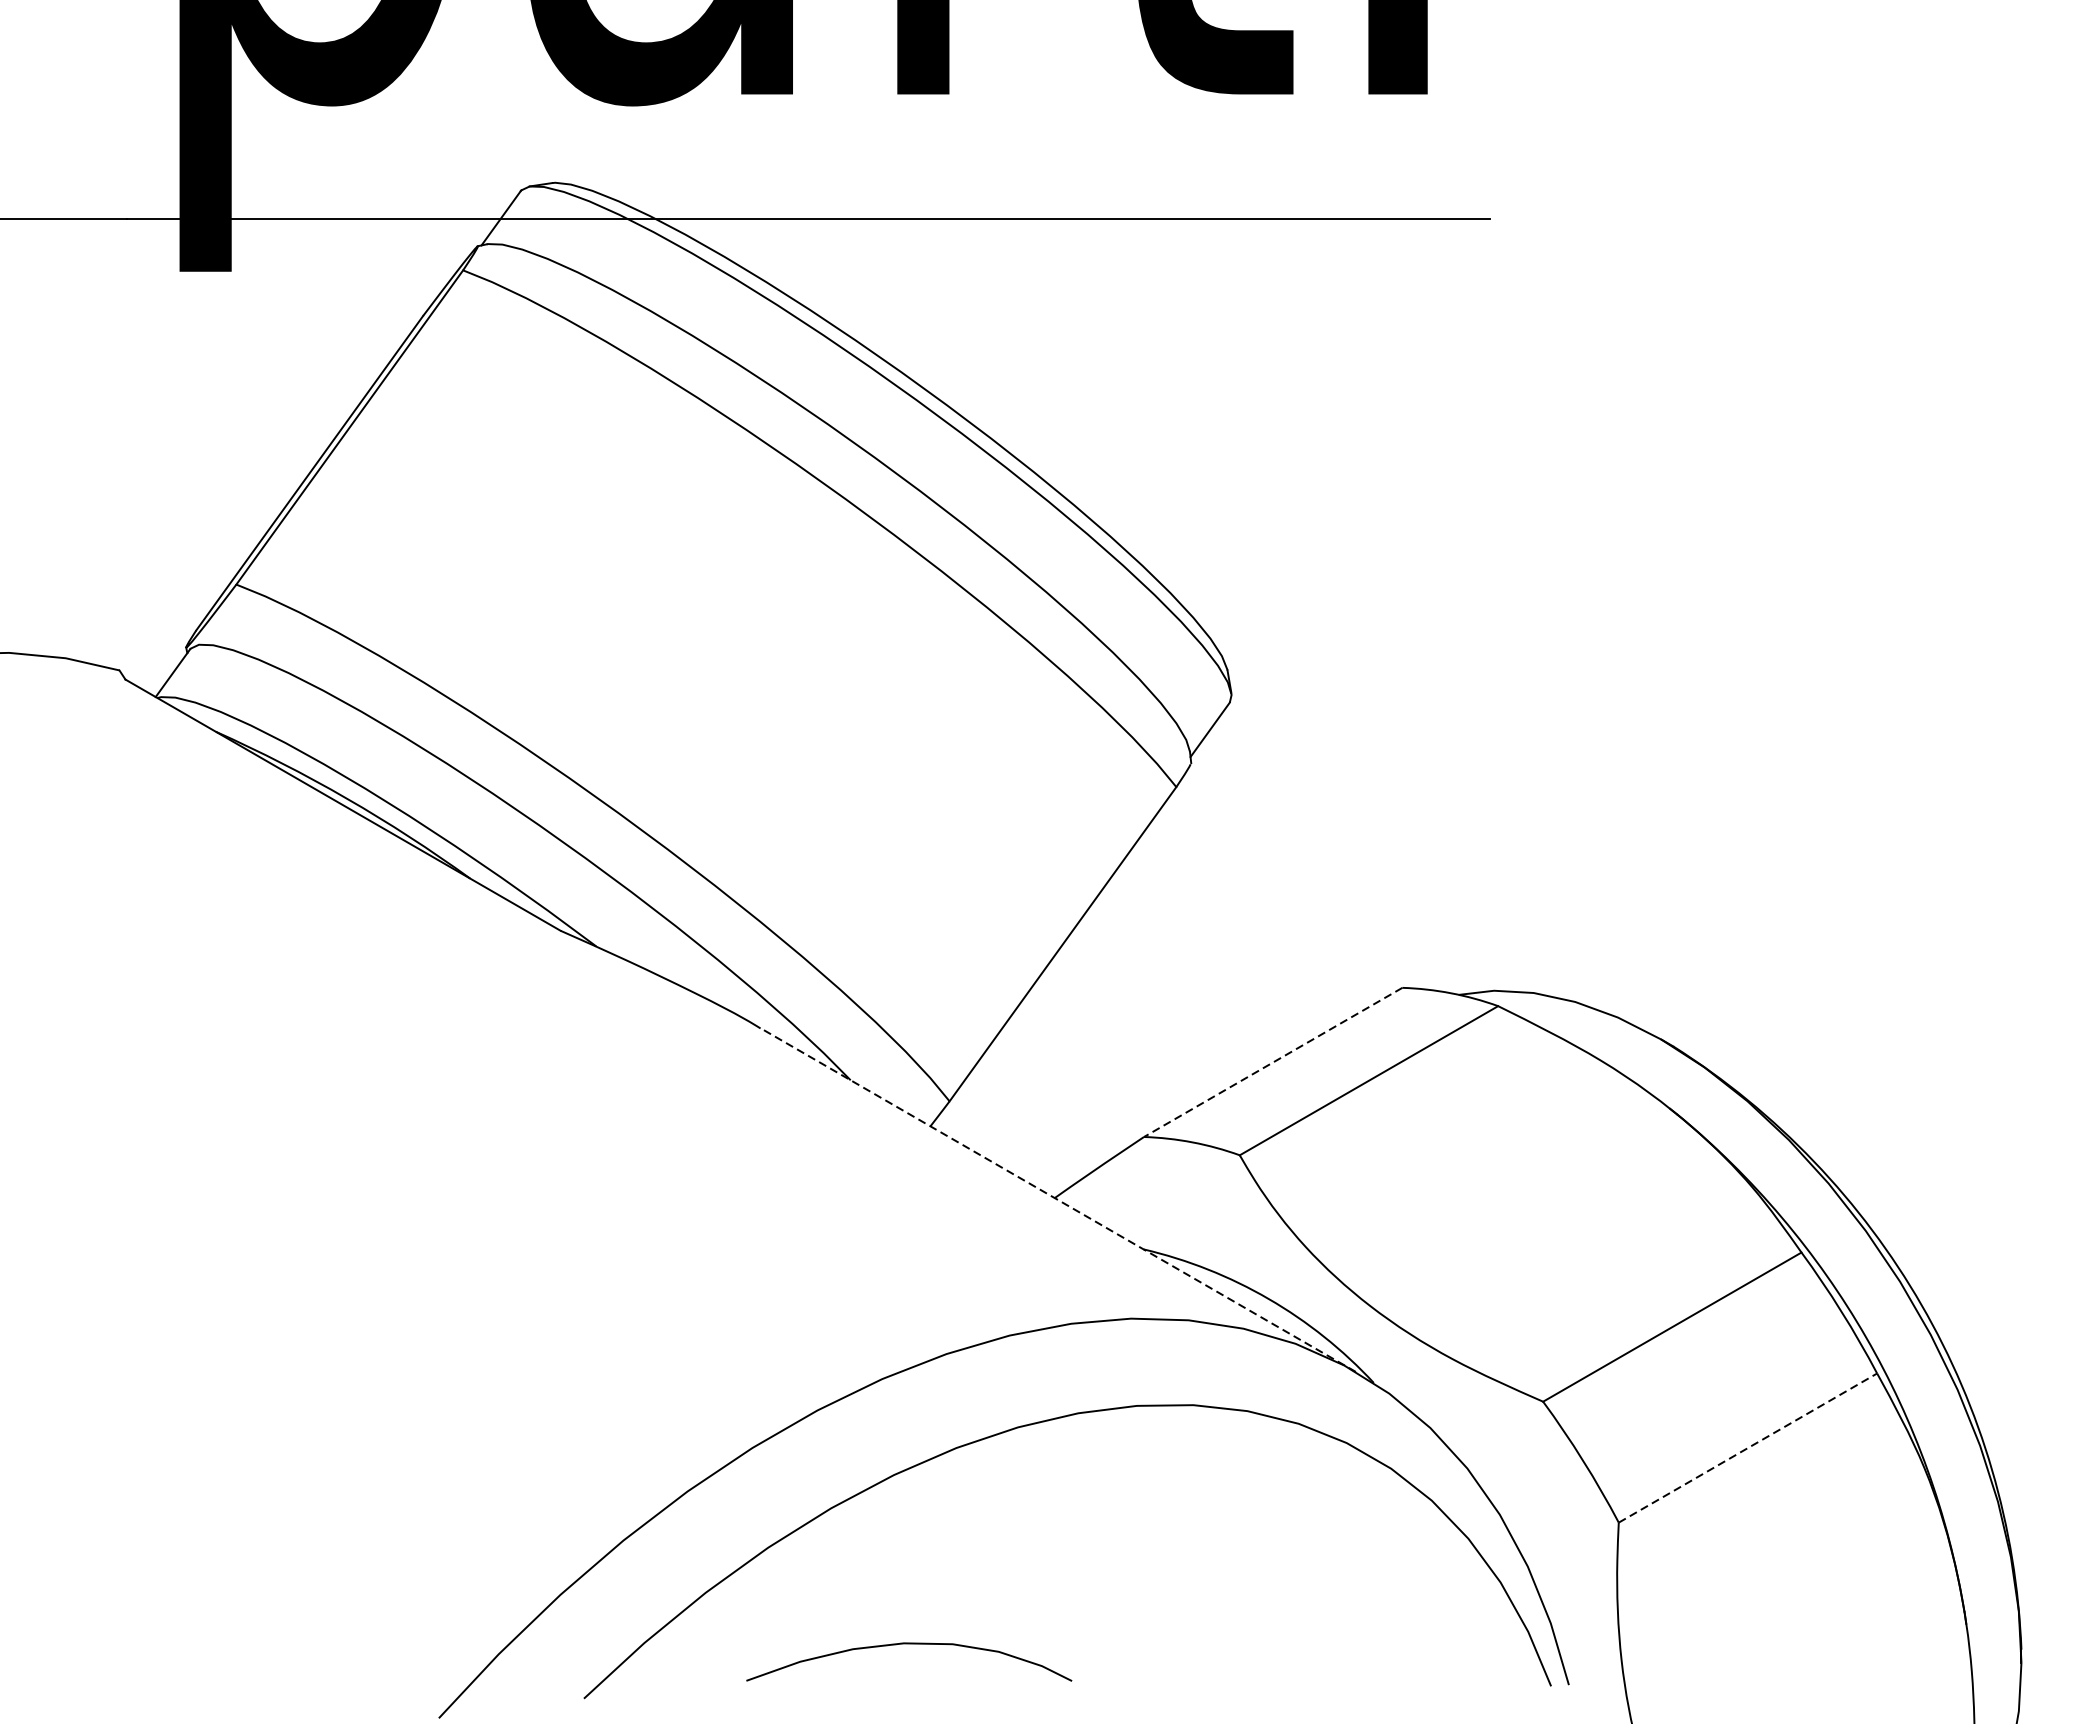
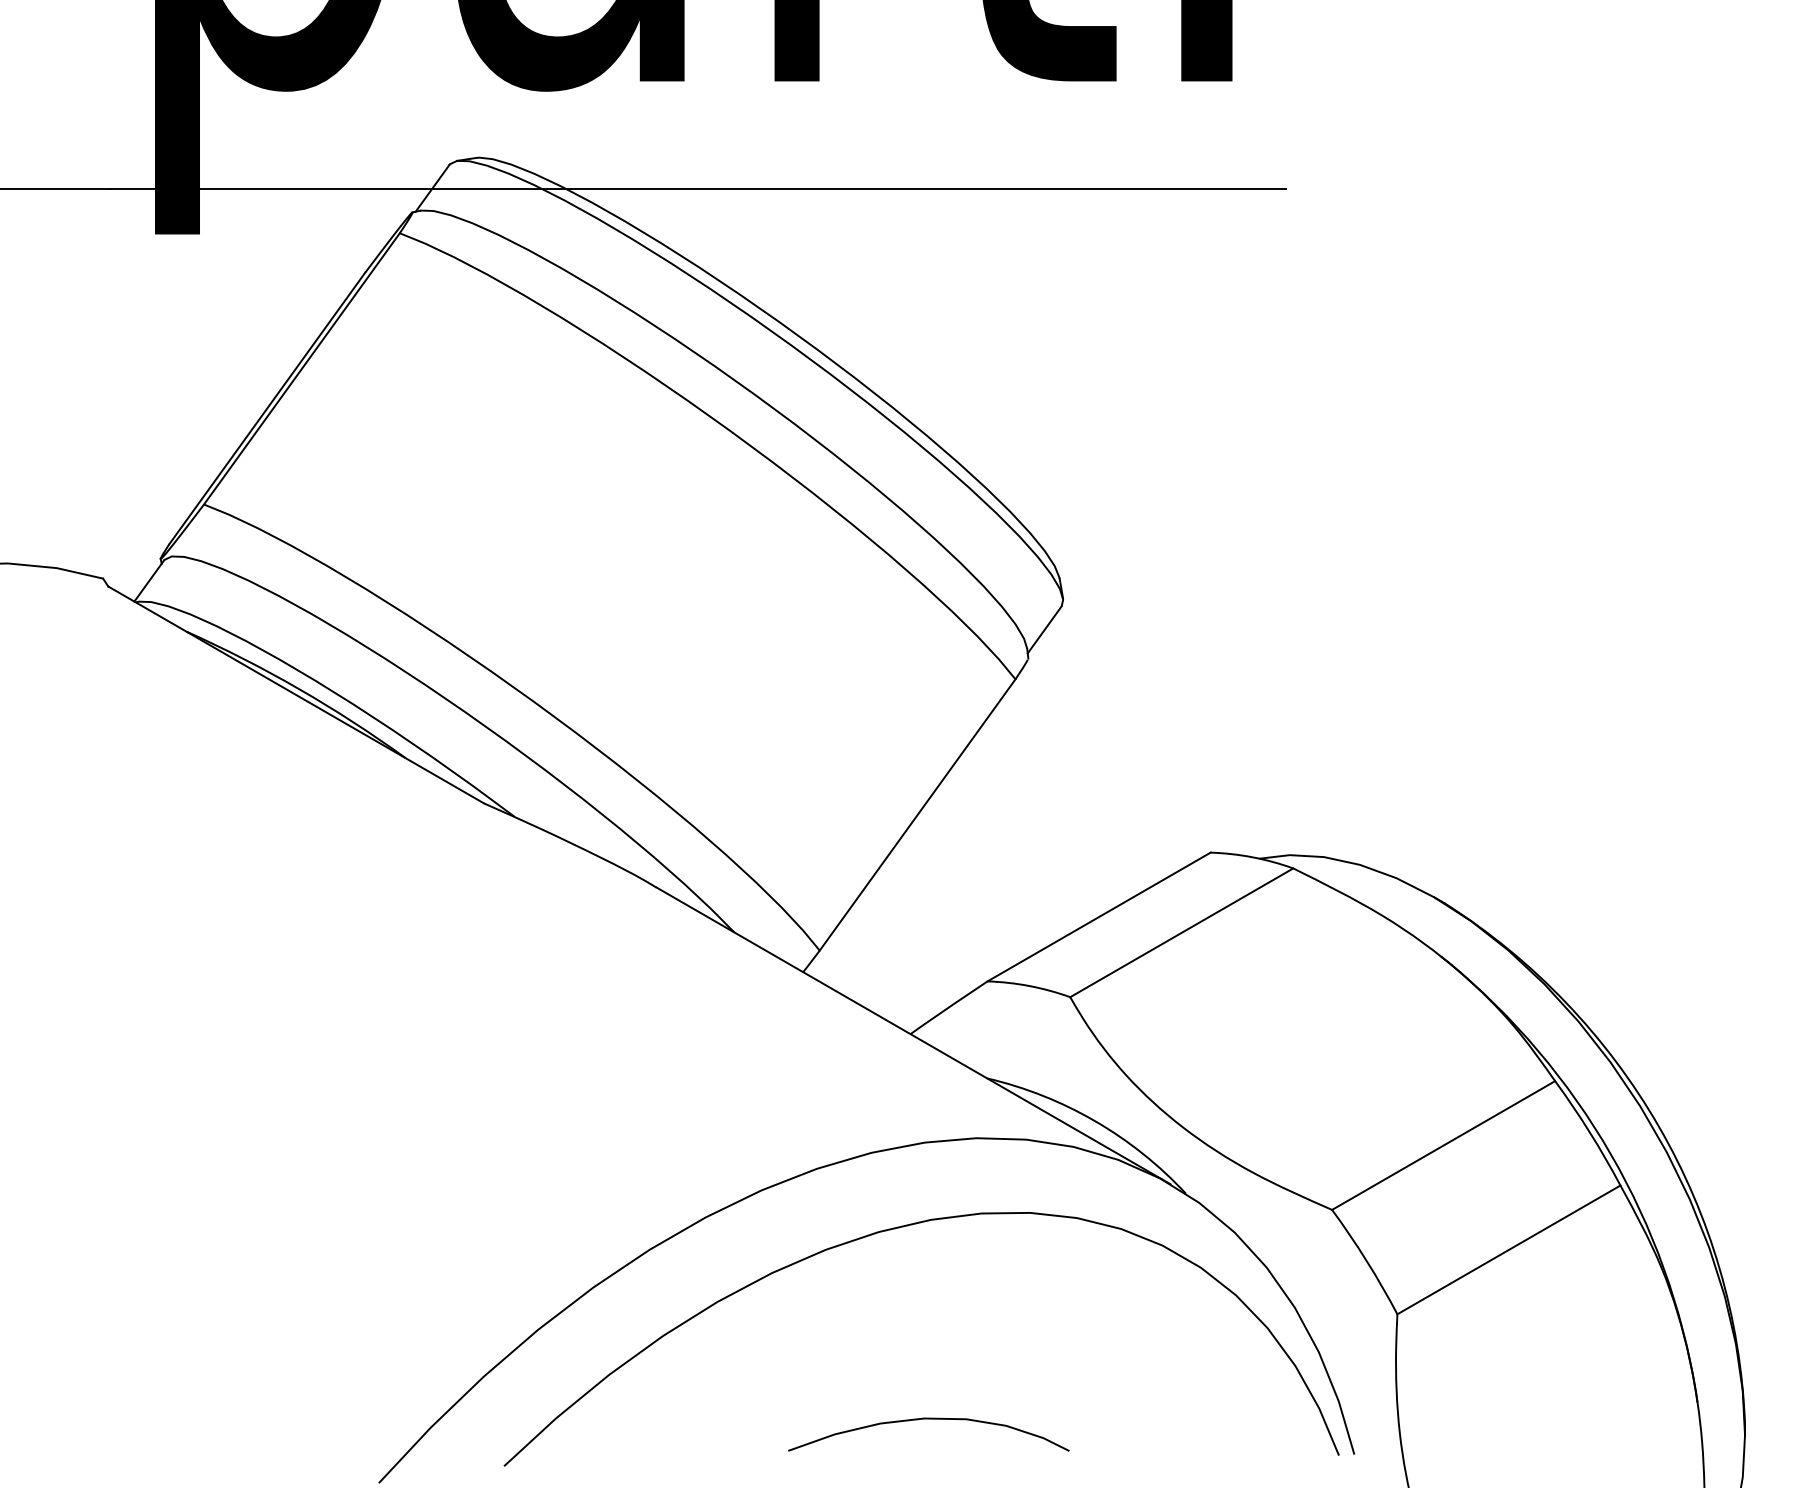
line: (1273, 1062) -> (1099, 917), dashed -> solid
line: (1058, 1199) -> (913, 1035), dashed -> solid
line: (1747, 1447) -> (1508, 1249), dashed -> solid
curve: (908, 1644) -> (928, 1419), moved

